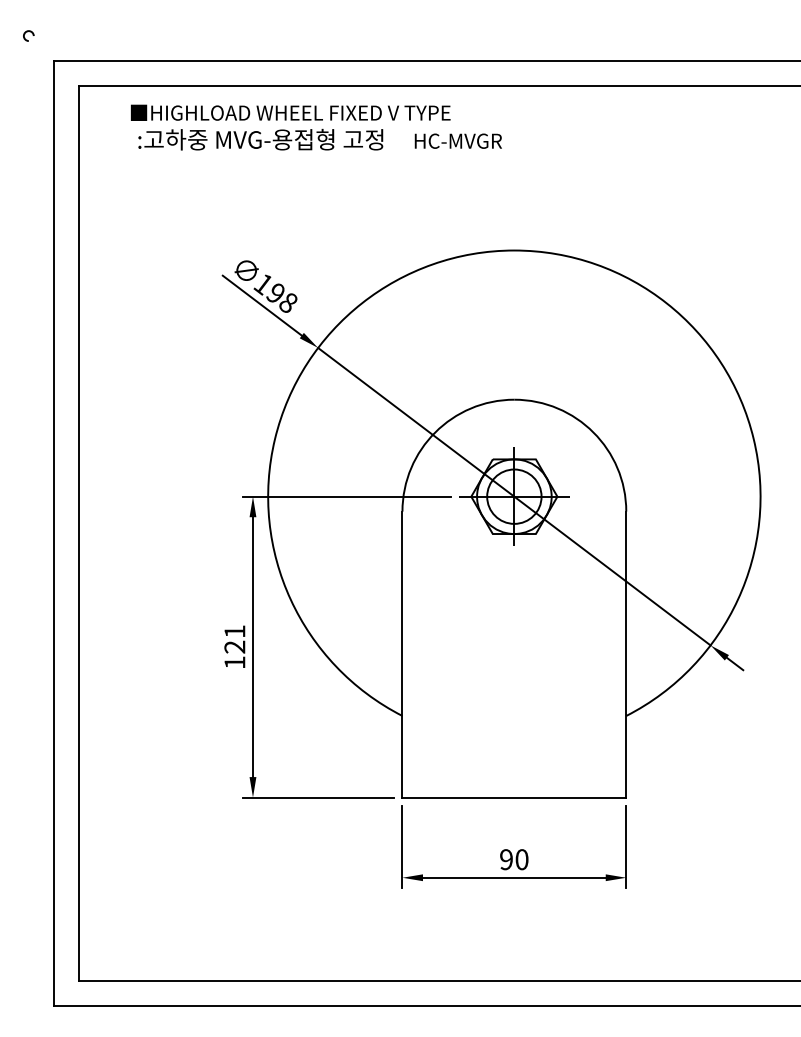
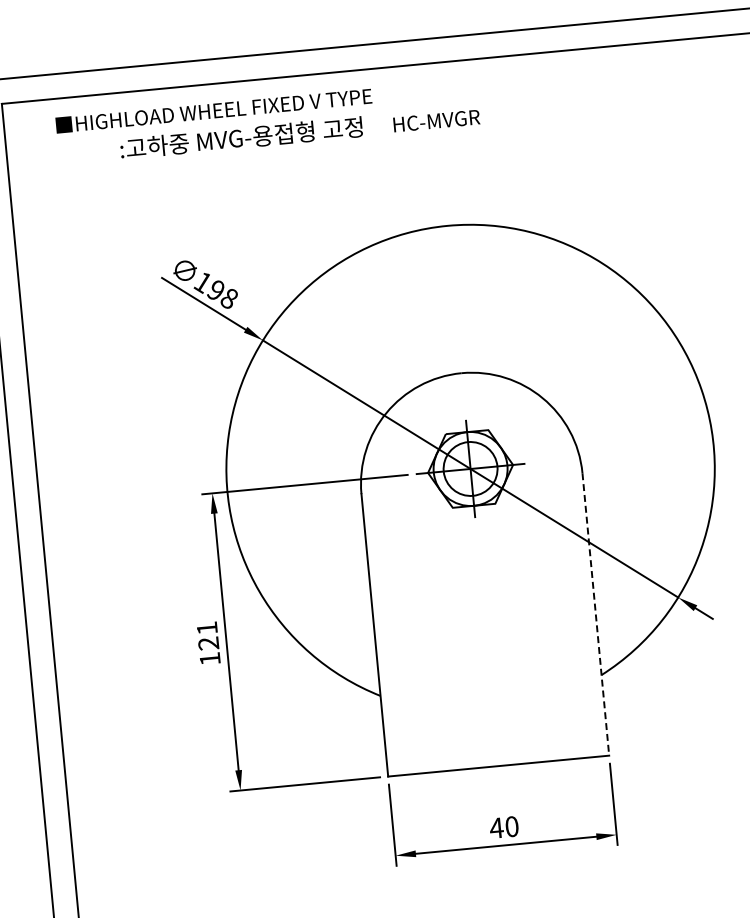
text: (319, 139) -> (299, 132), moved
line: (626, 654) -> (596, 614), solid -> dashed
text: (506, 859) -> (496, 827), 90 -> 40

